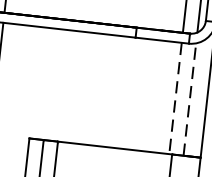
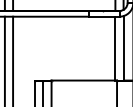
line: (175, 98) -> (115, 48), dashed -> solid
line: (189, 98) -> (123, 47), dashed -> solid

